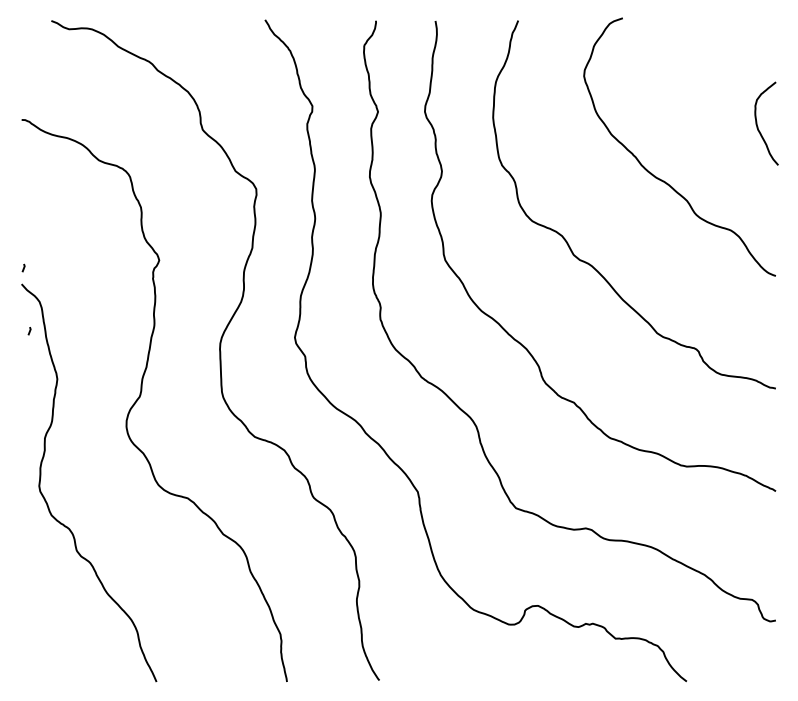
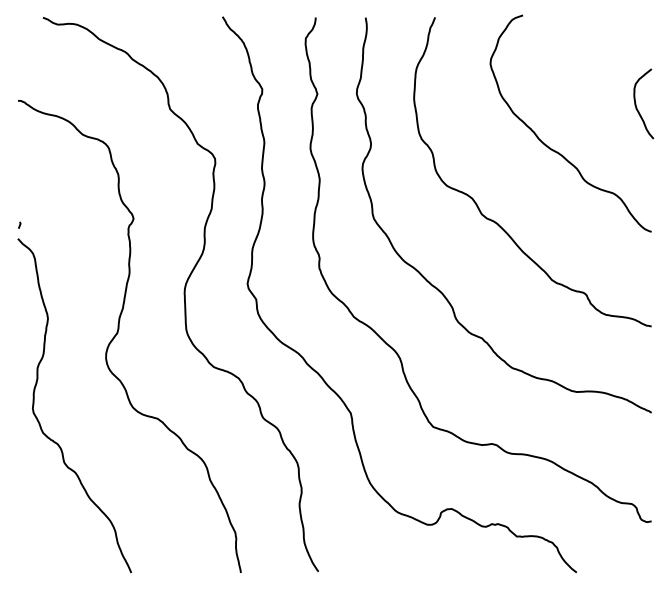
line: (29, 330) -> (24, 277), removed

